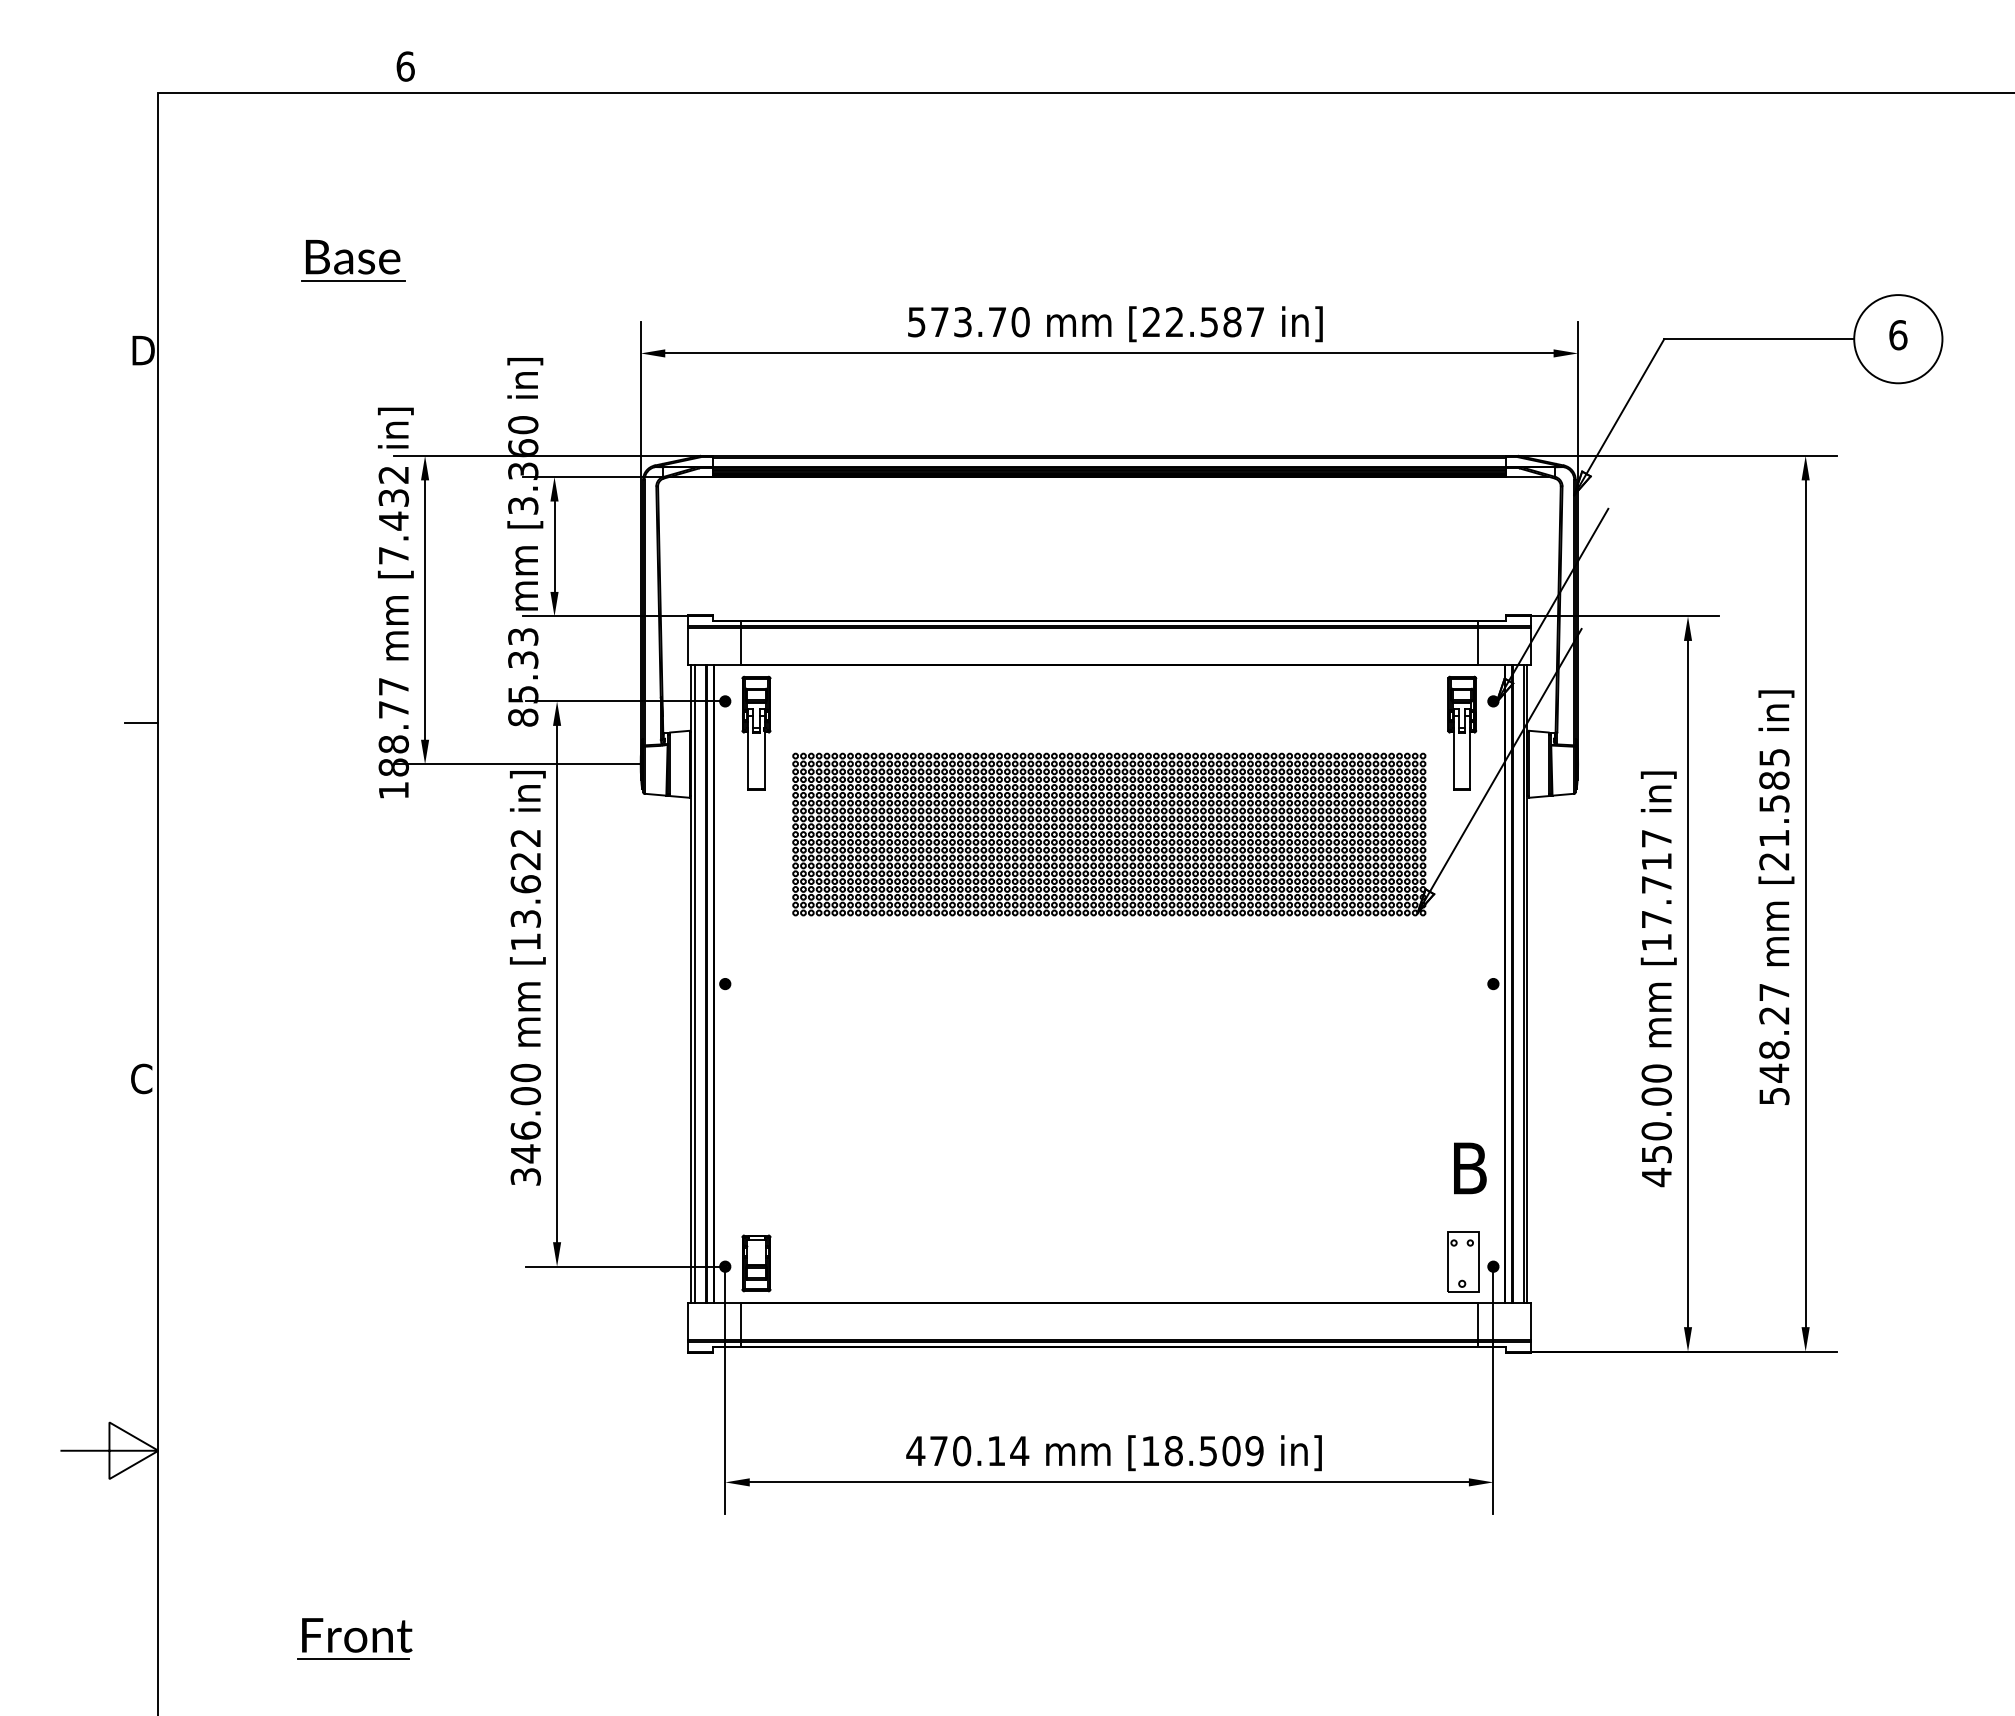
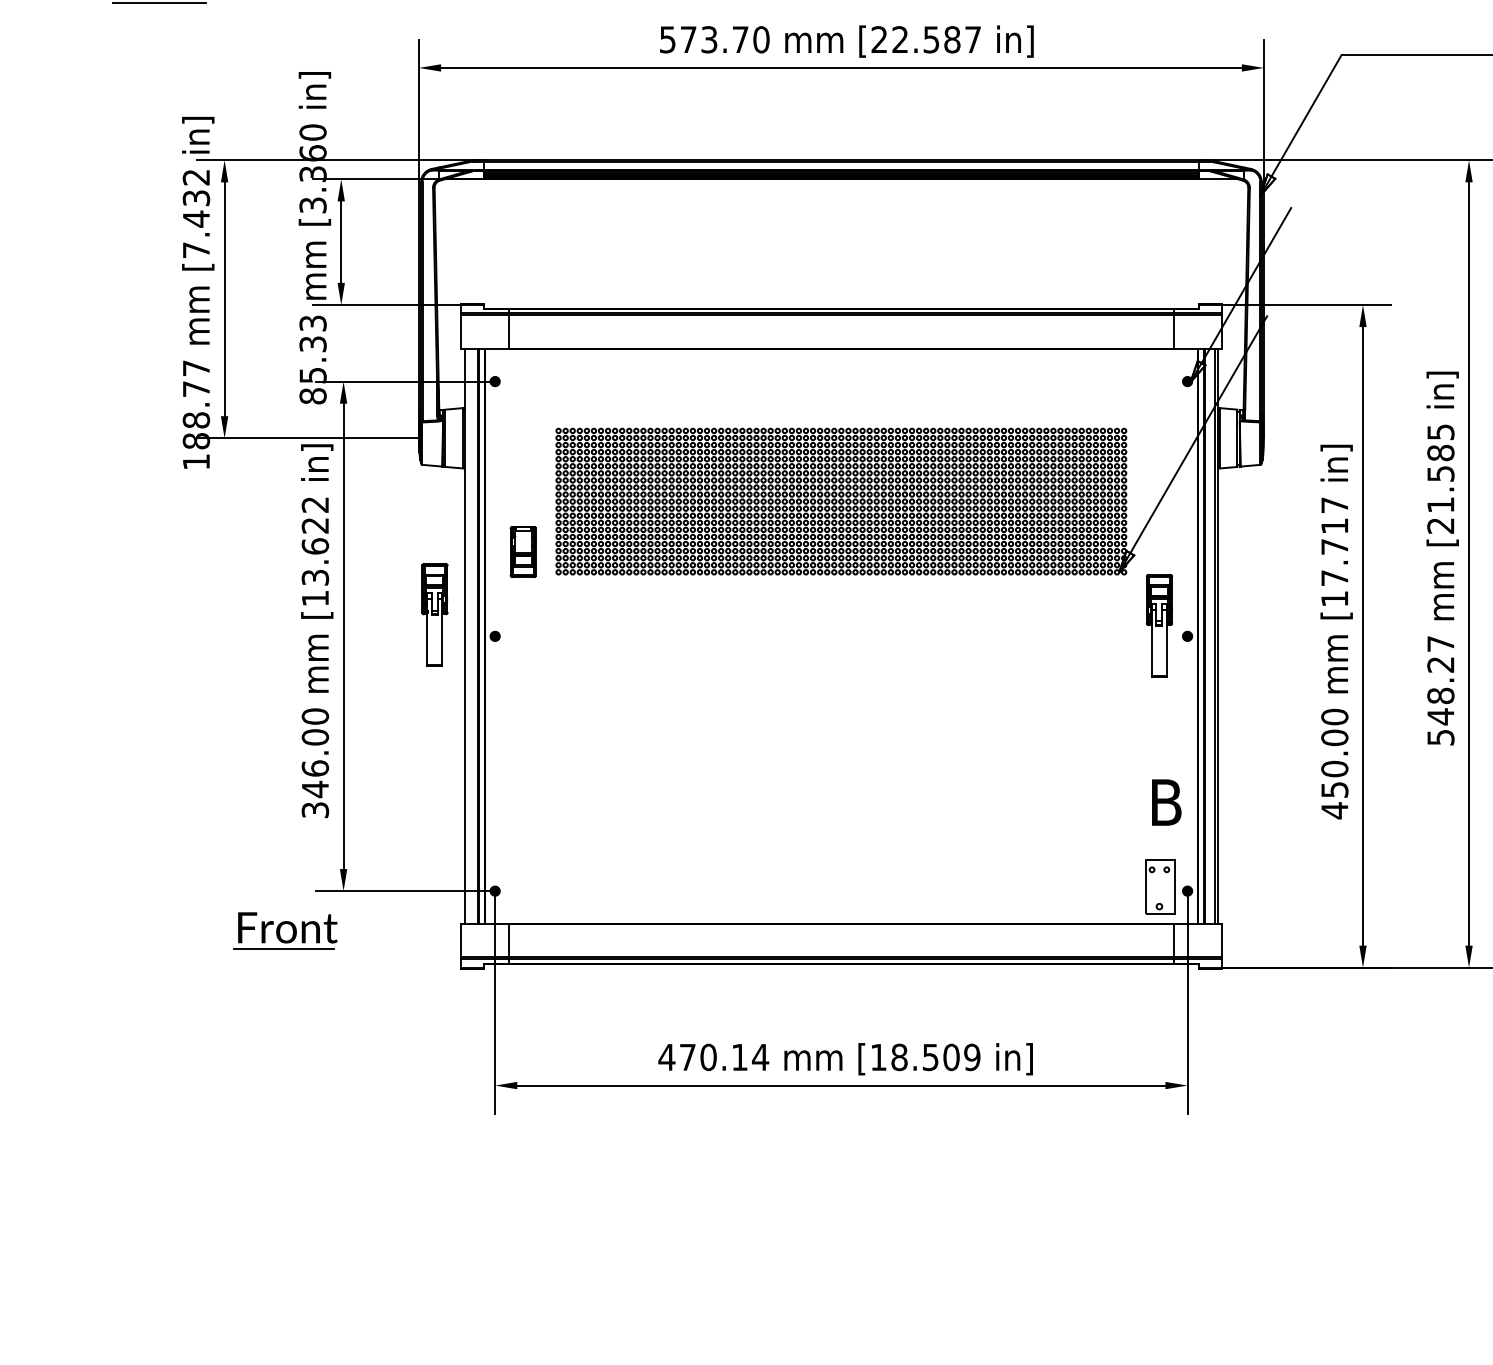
part: (756, 732) -> (434, 614), moved
part: (1462, 732) -> (1159, 625), moved
line: (694, 983) -> (467, 635), removed
part: (756, 1263) -> (523, 552), moved
part: (354, 1638) -> (285, 930), moved

